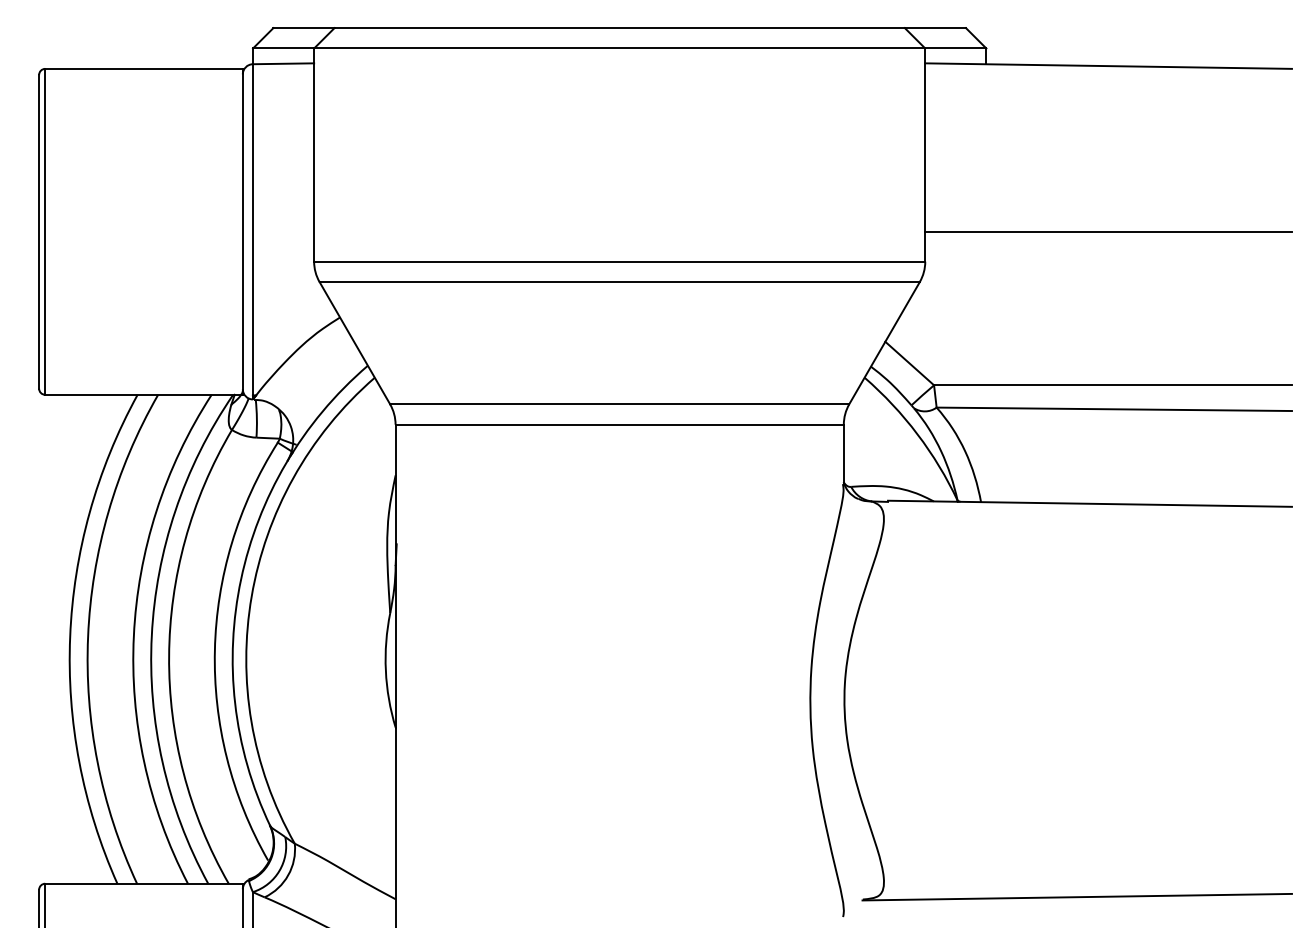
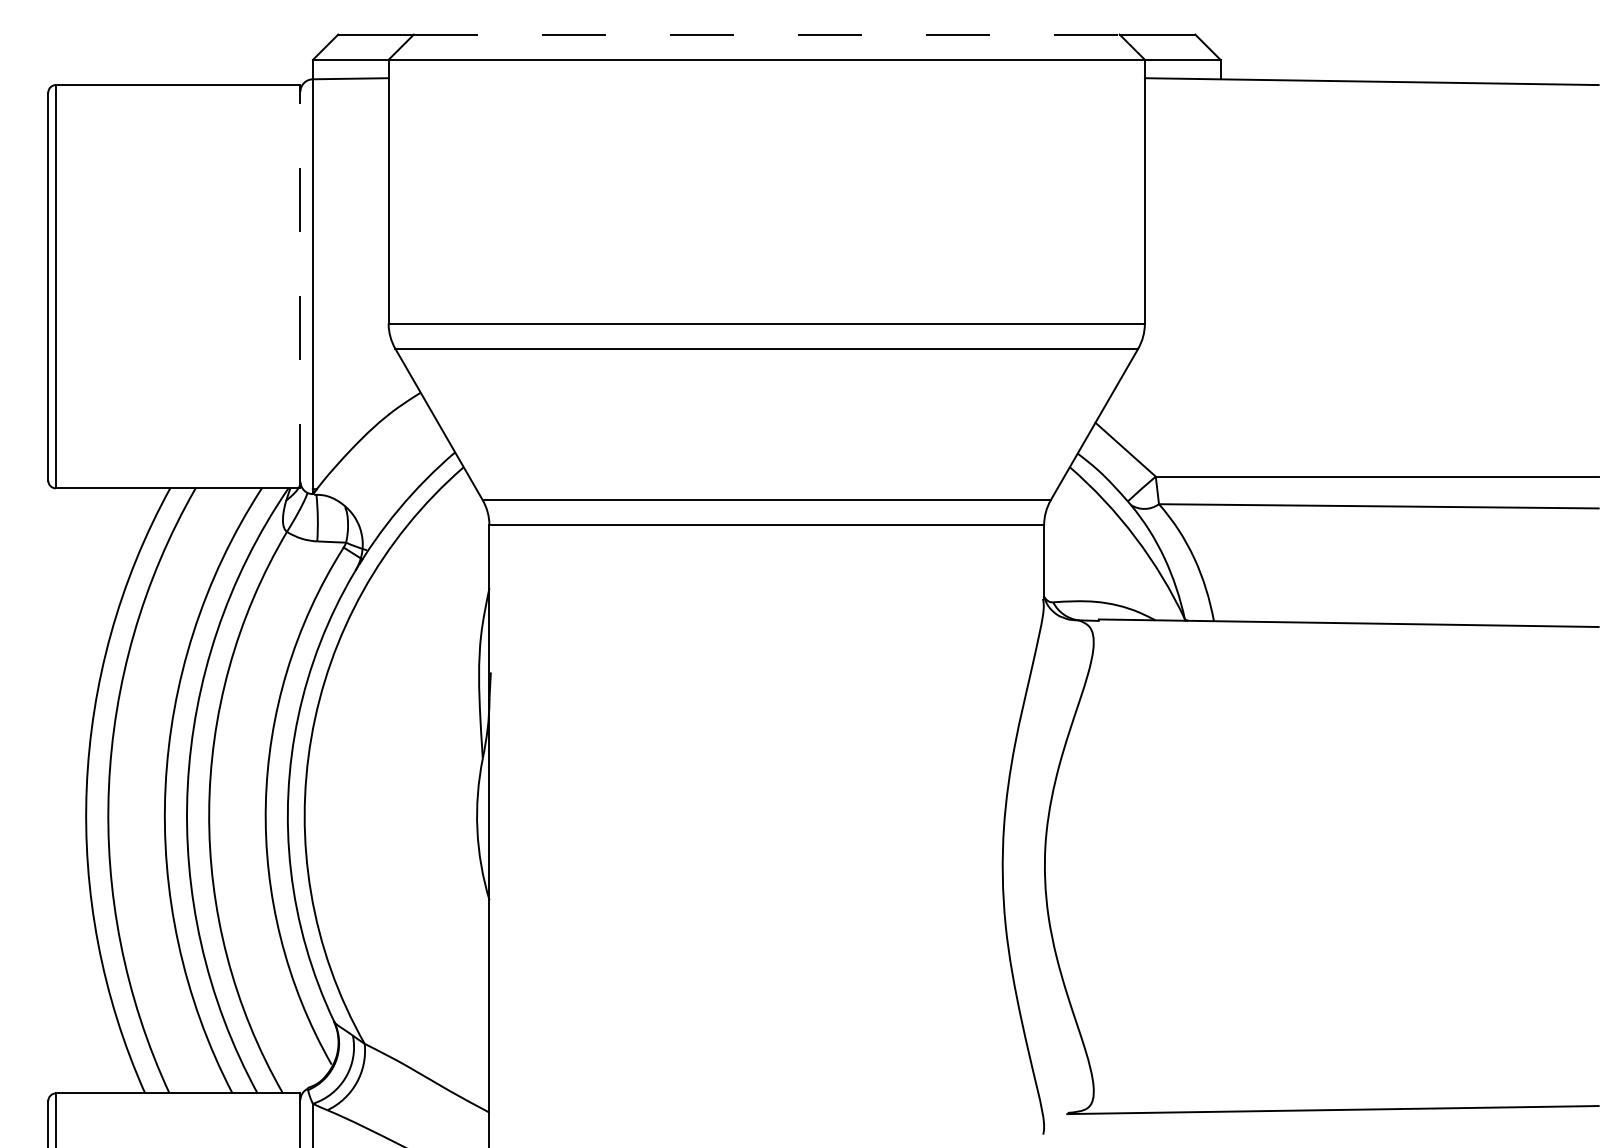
line: (619, 28) -> (766, 34), solid -> dashed
line: (242, 231) -> (300, 286), solid -> dashed
line: (1108, 231) -> (1371, 286), removed

